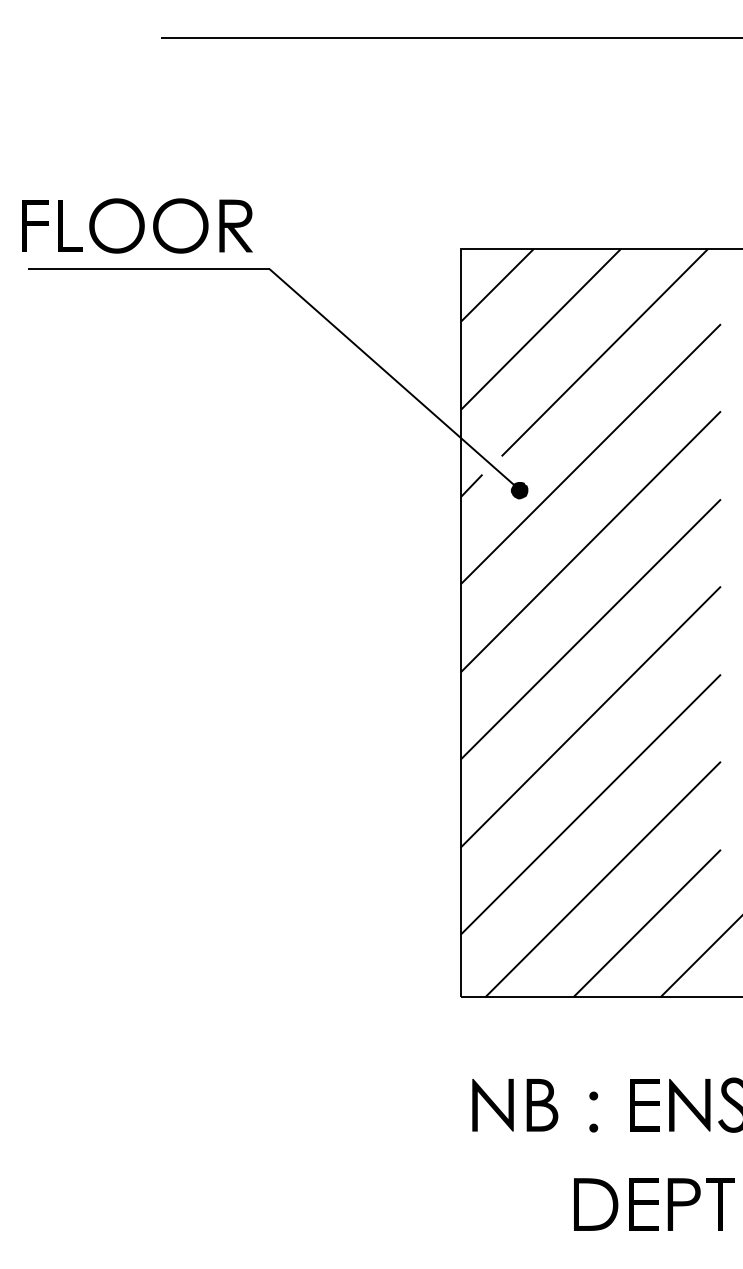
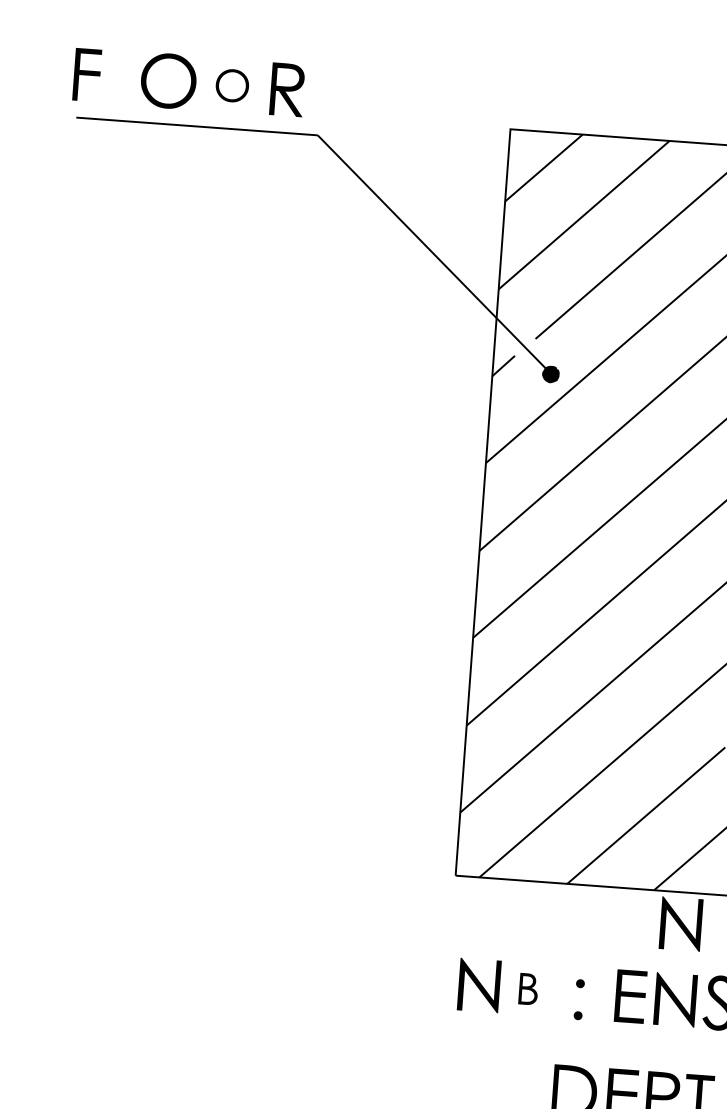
fill: (70, 225) -> (122, 77), removed
part: (180, 225) -> (232, 85), size x0.6
part: (689, 1029) -> (680, 924), added
part: (542, 1105) -> (528, 989), size x0.6

